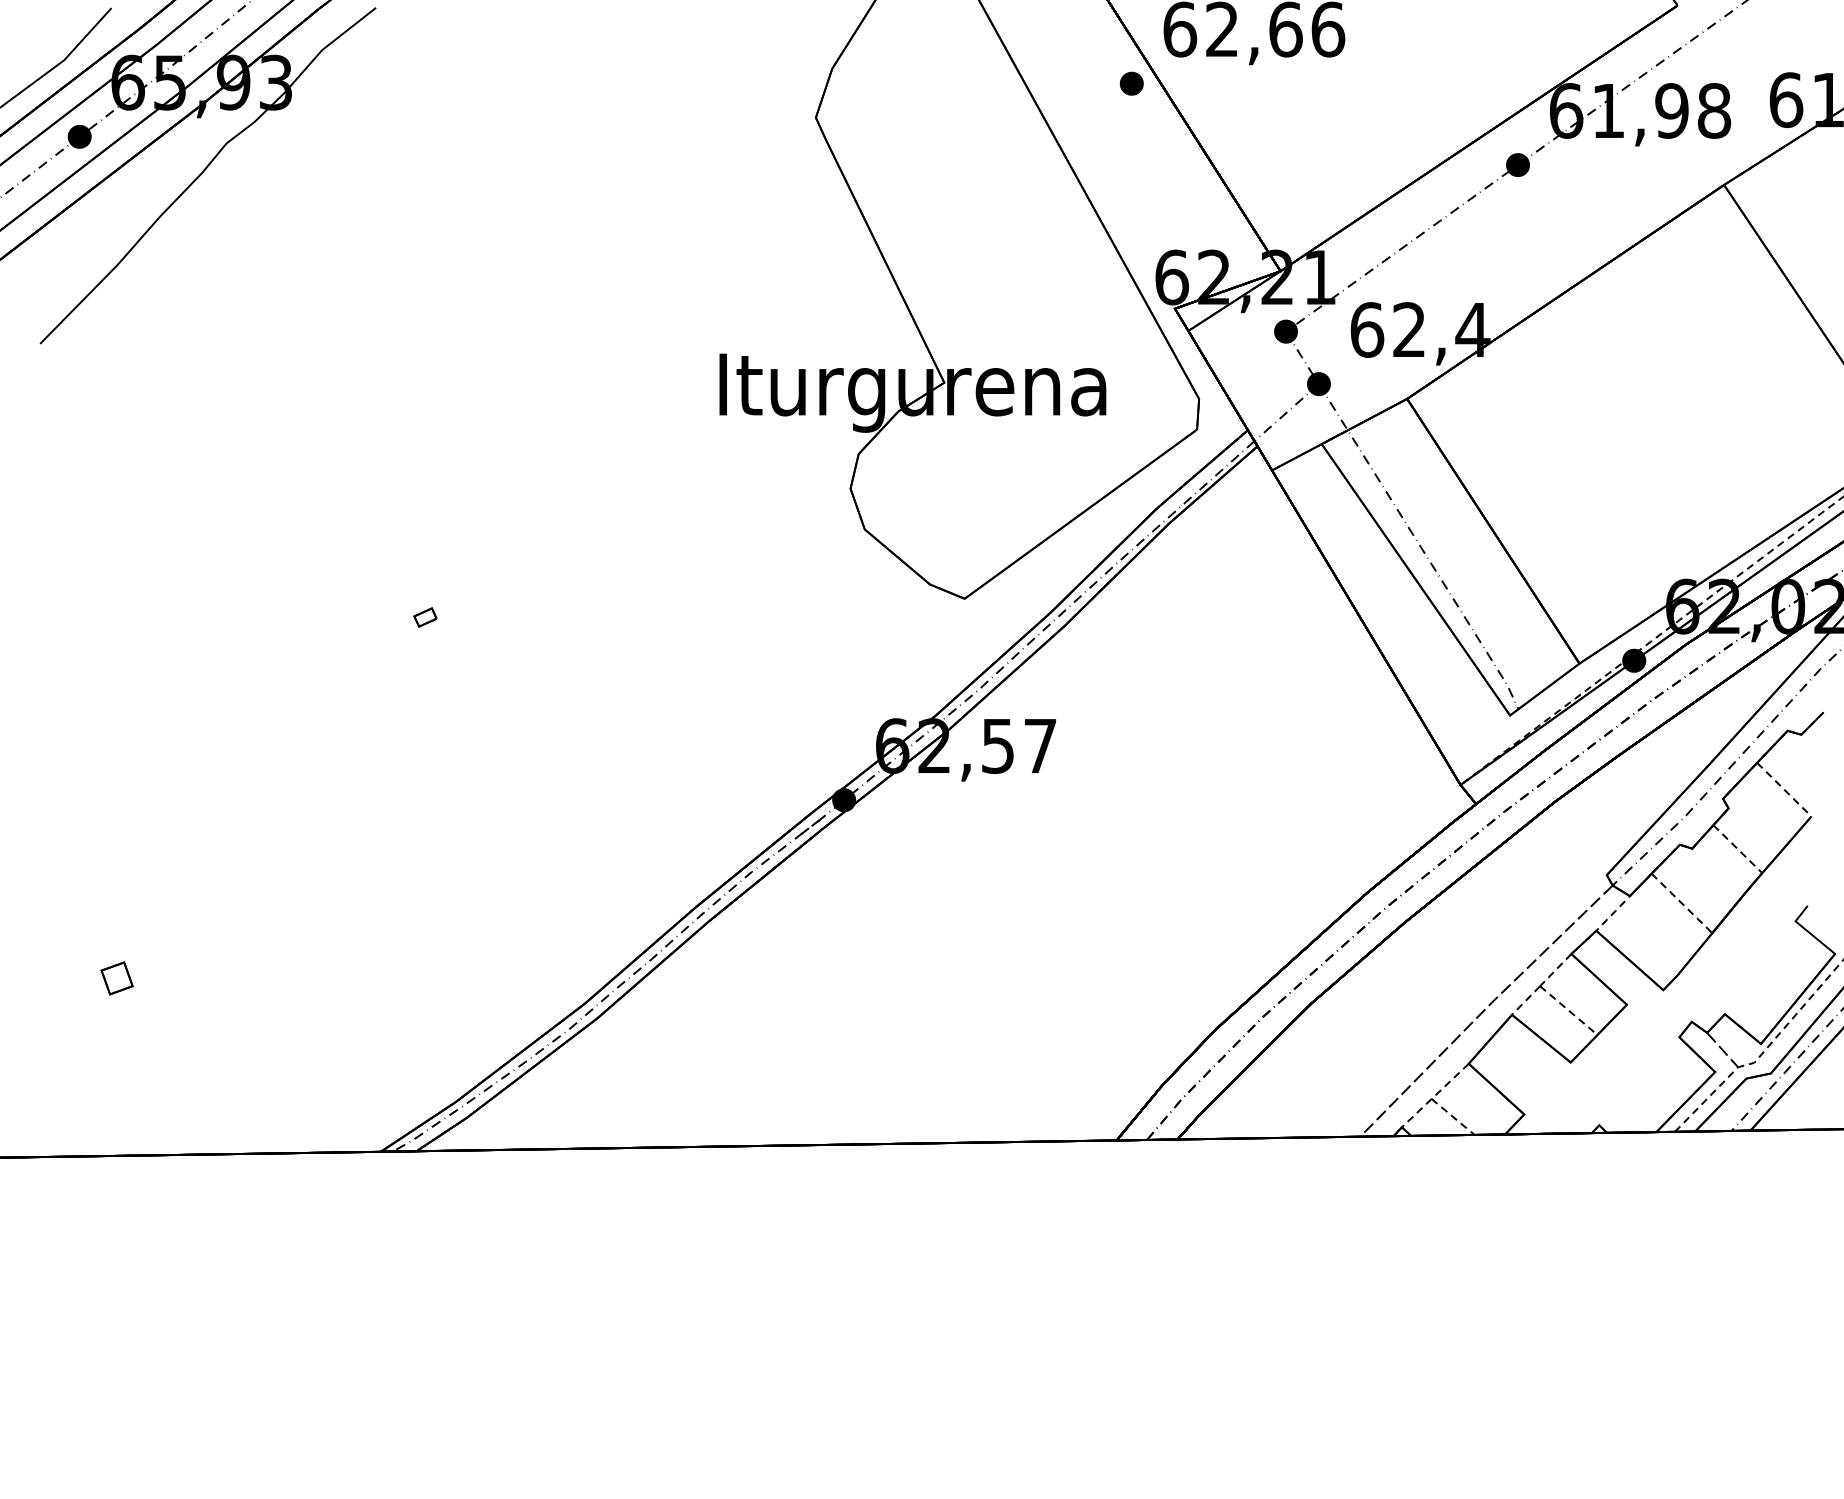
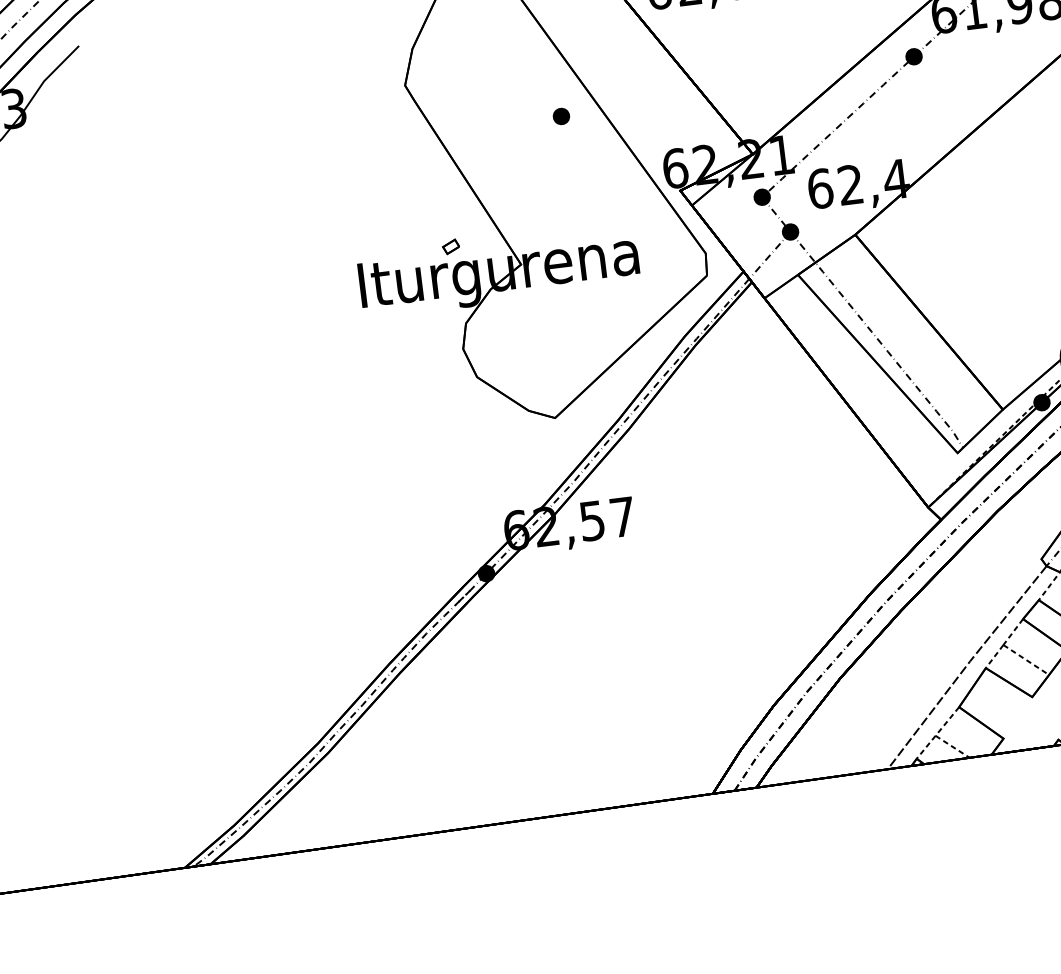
part: (1131, 83) -> (561, 116), moved
part: (425, 617) -> (451, 246), moved

